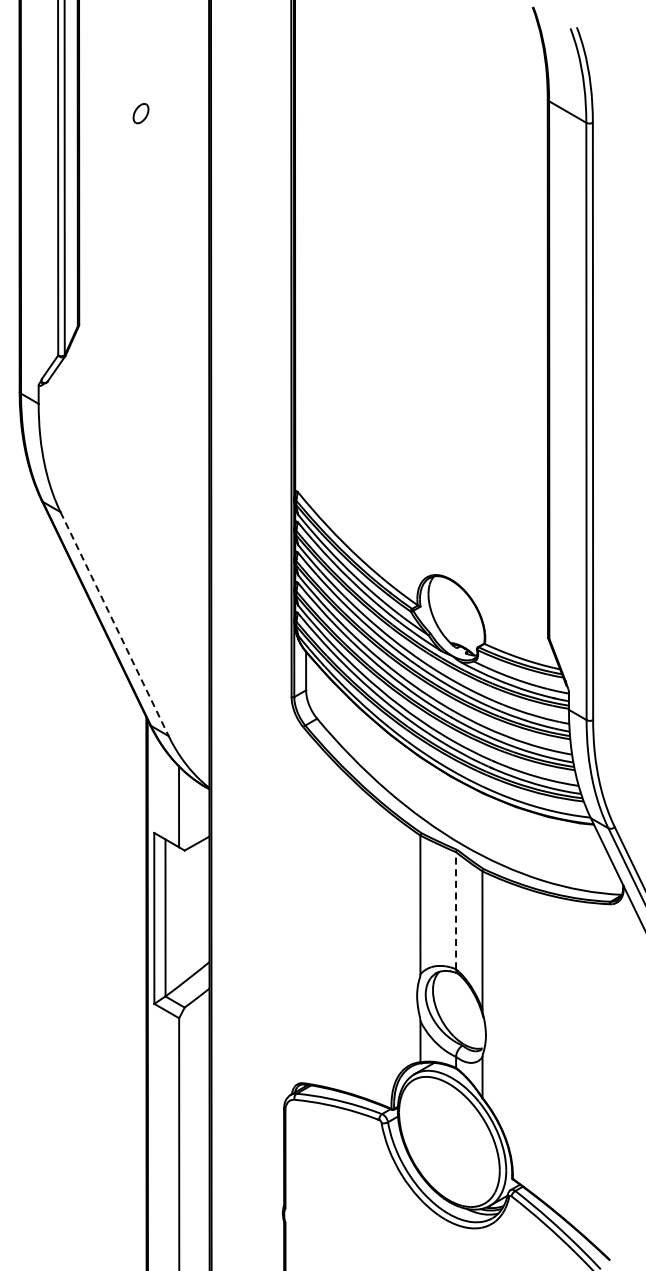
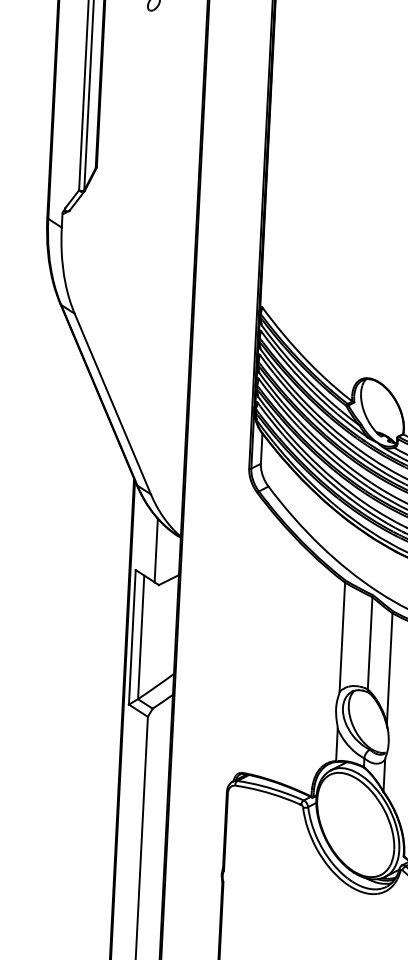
line: (114, 624) -> (112, 404), dashed -> solid
line: (456, 910) -> (370, 643), dashed -> solid

